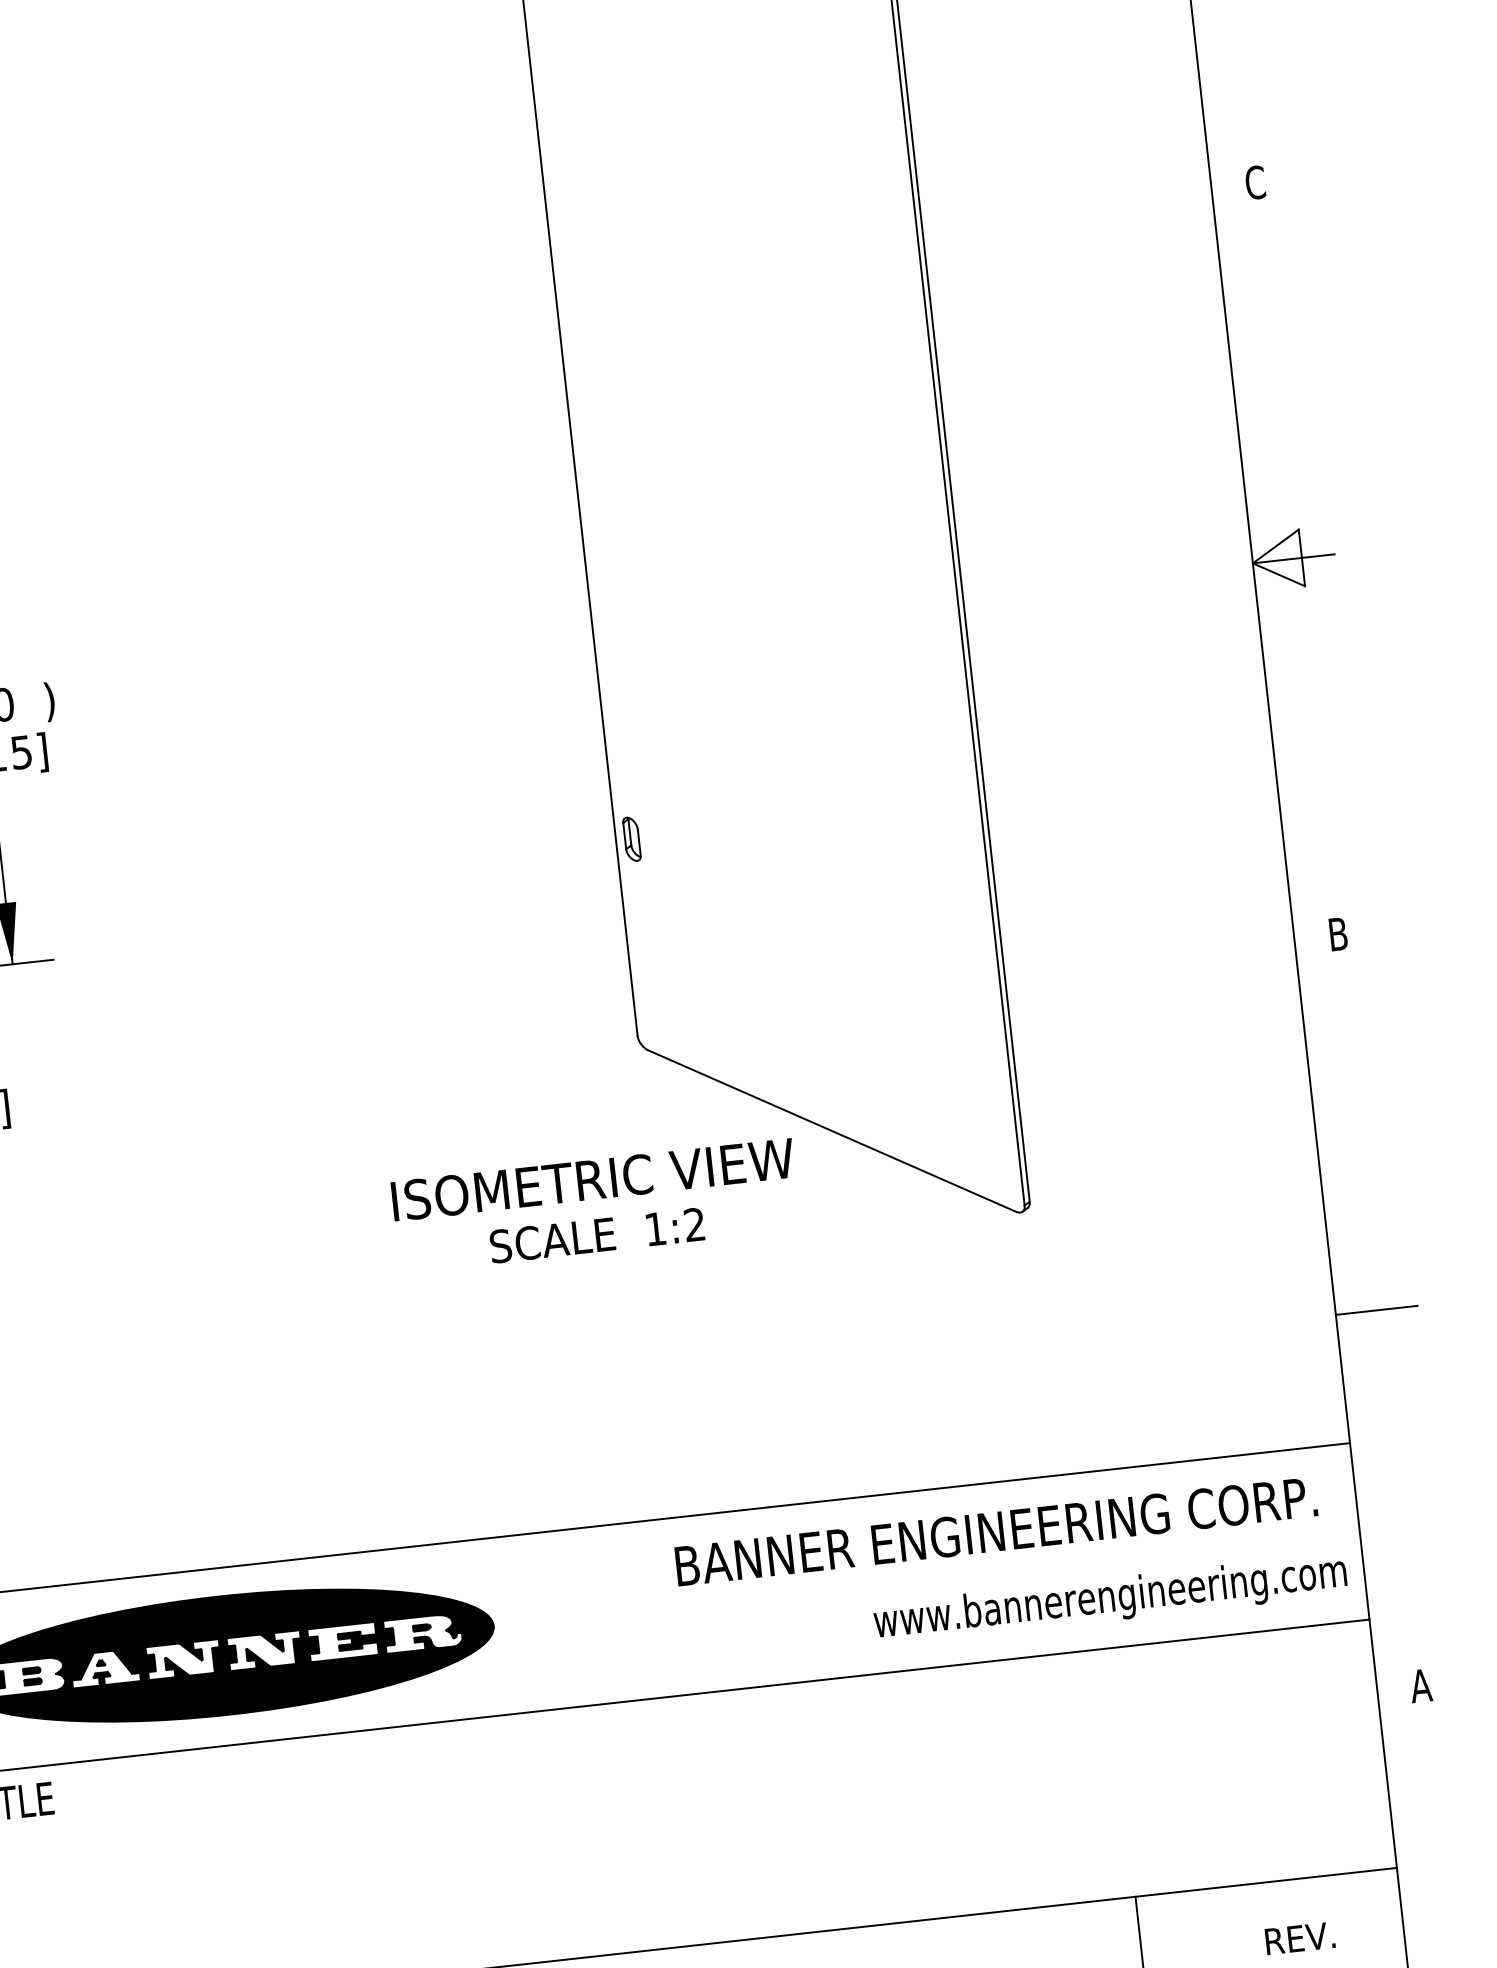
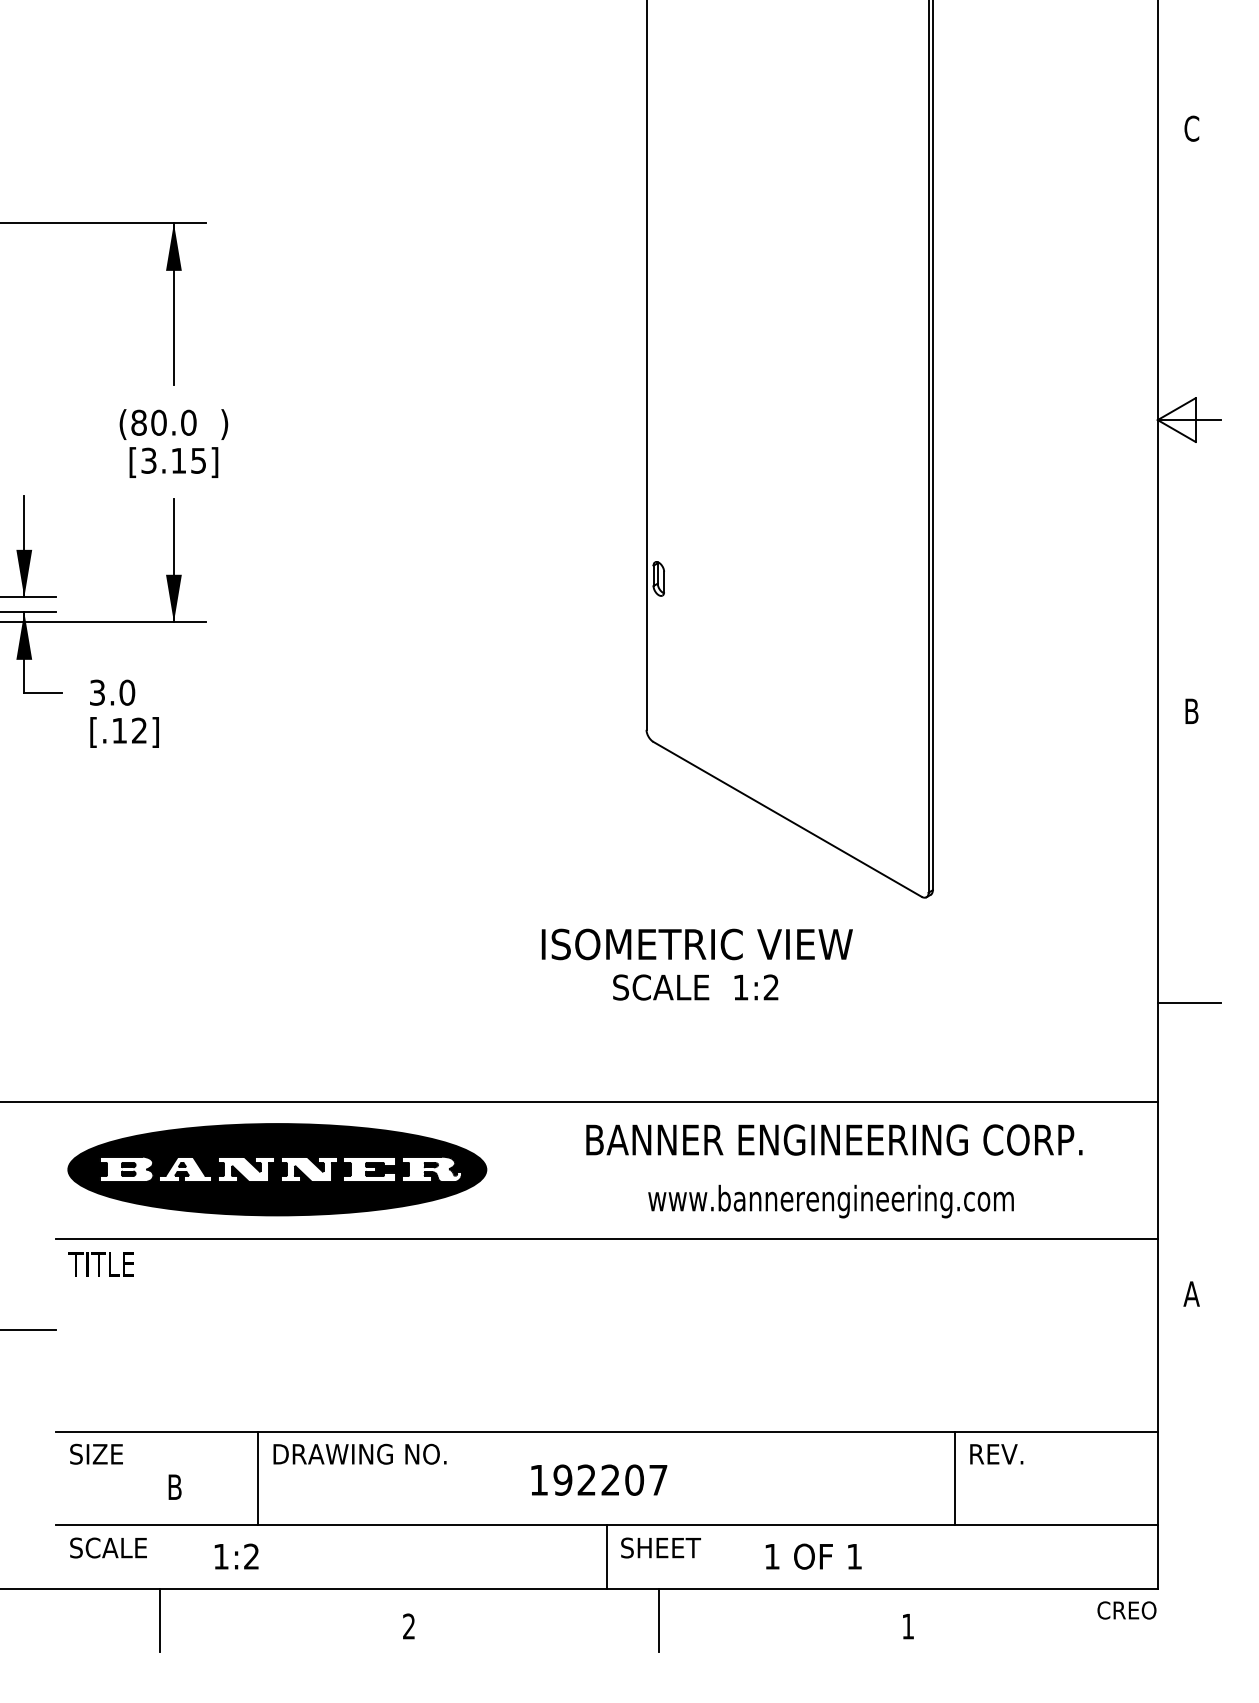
text: (594, 1205) -> (696, 964), moved
text: (996, 1530) -> (834, 1139), moved
text: (1109, 1599) -> (830, 1201), moved
text: (1299, 1938) -> (996, 1454), moved

